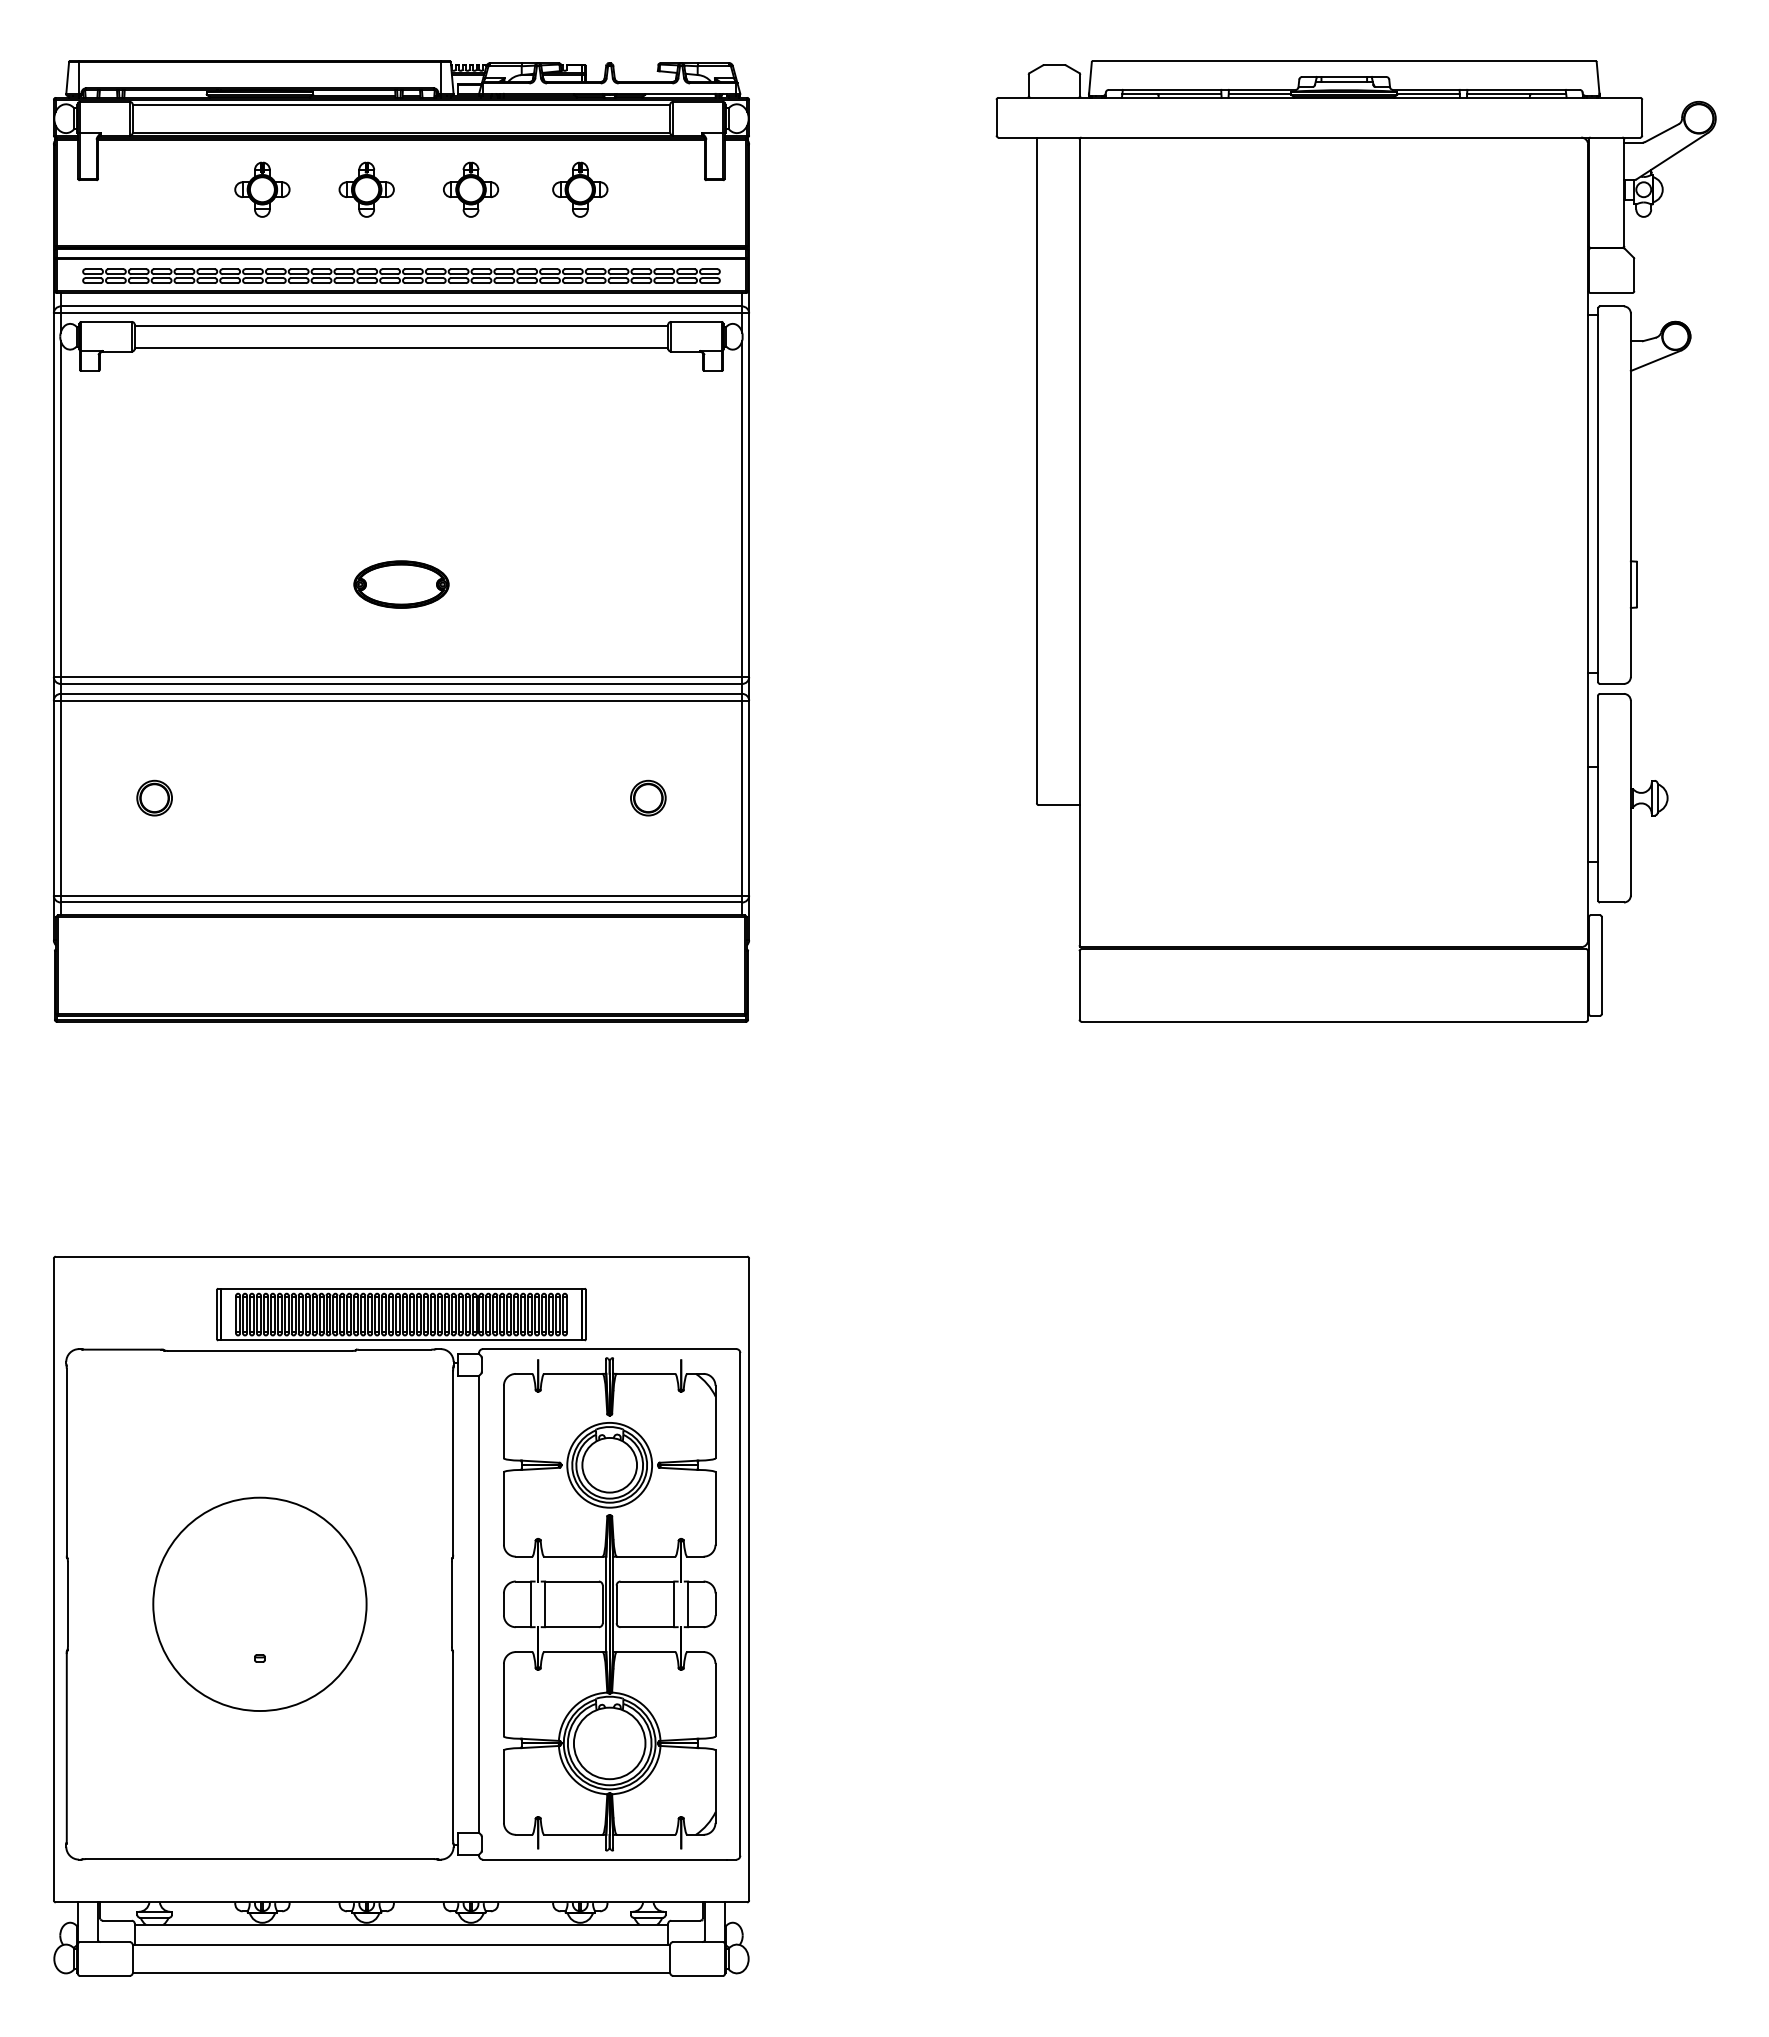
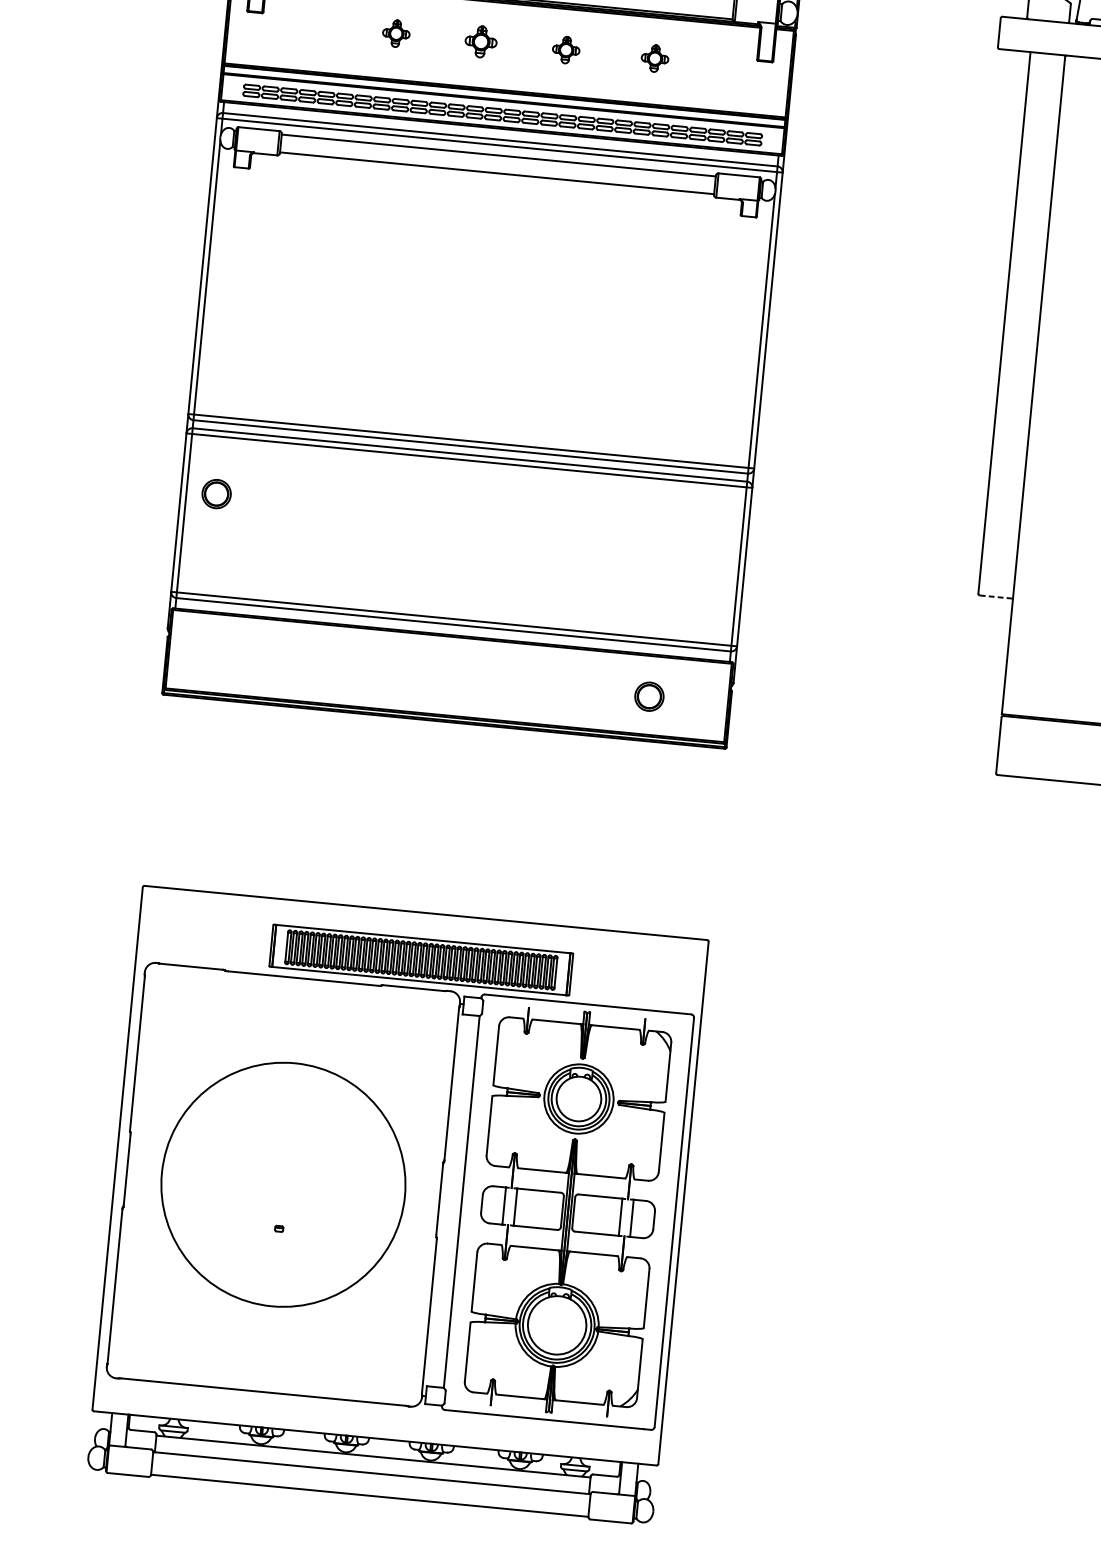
part: (262, 189) -> (396, 33), size x0.6
part: (366, 189) -> (481, 41), size x0.7
part: (471, 189) -> (566, 50), size x0.6
part: (580, 189) -> (655, 58), size x0.6
part: (401, 584) -> (478, 365), removed
part: (154, 797) -> (216, 493), moved
part: (648, 797) -> (649, 696), moved
line: (1059, 805) -> (996, 597), solid -> dashed
circle: (259, 1604) -> (283, 1184), size x1.4

